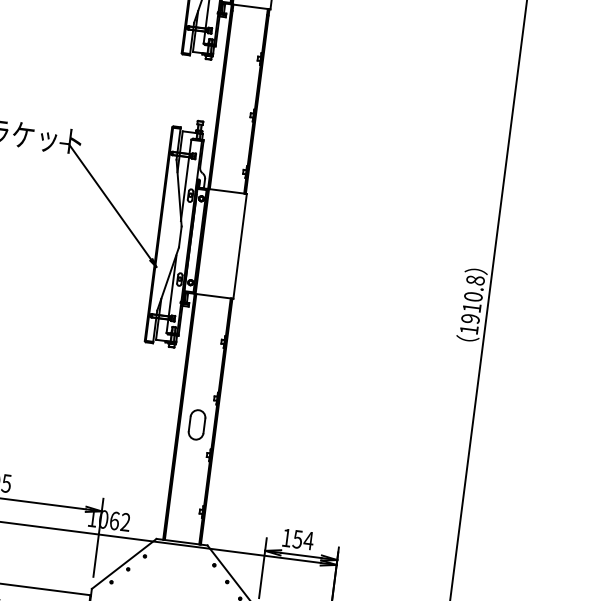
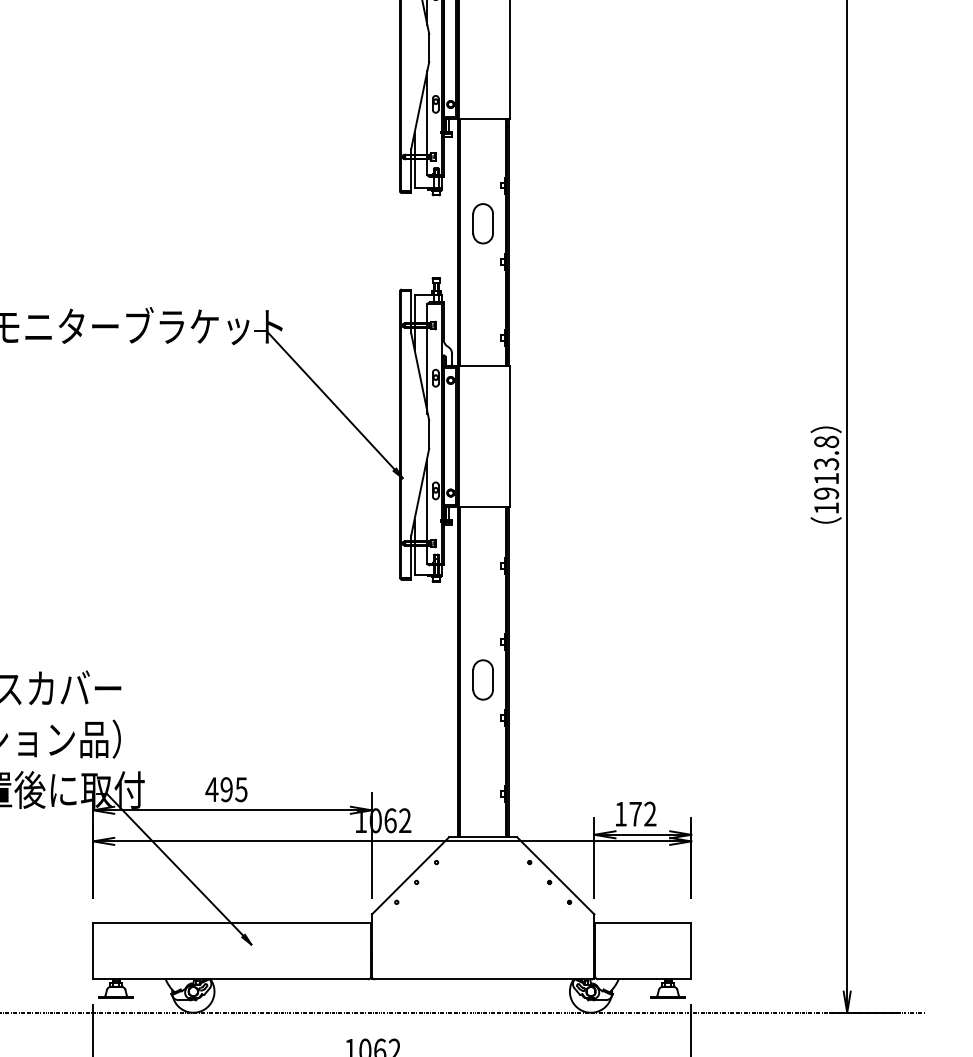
part: (240, 84) -> (482, 223), added
text: (473, 297) -> (826, 464), 1910.8 -> 1913.8
text: (303, 539) -> (642, 813), 154 -> 172

